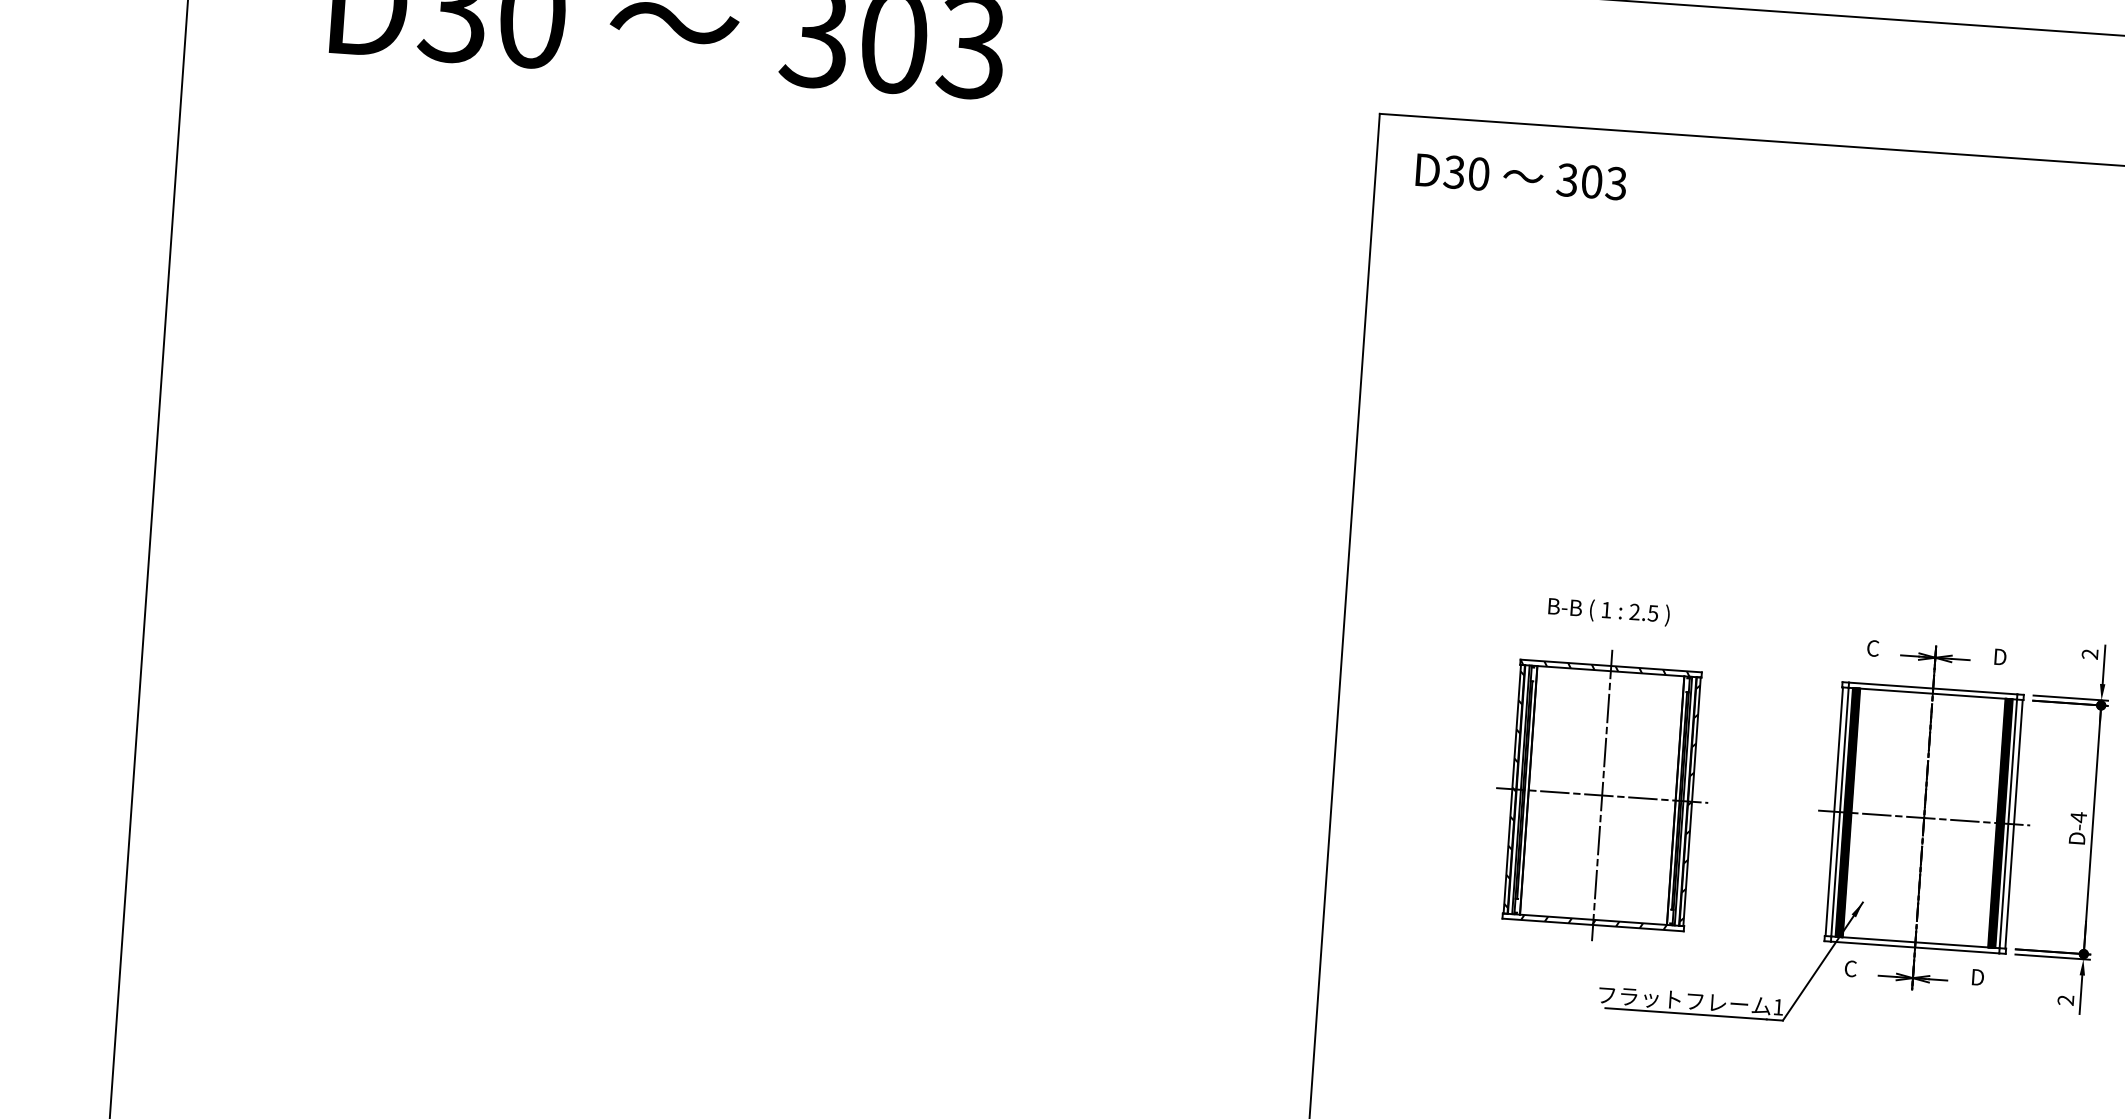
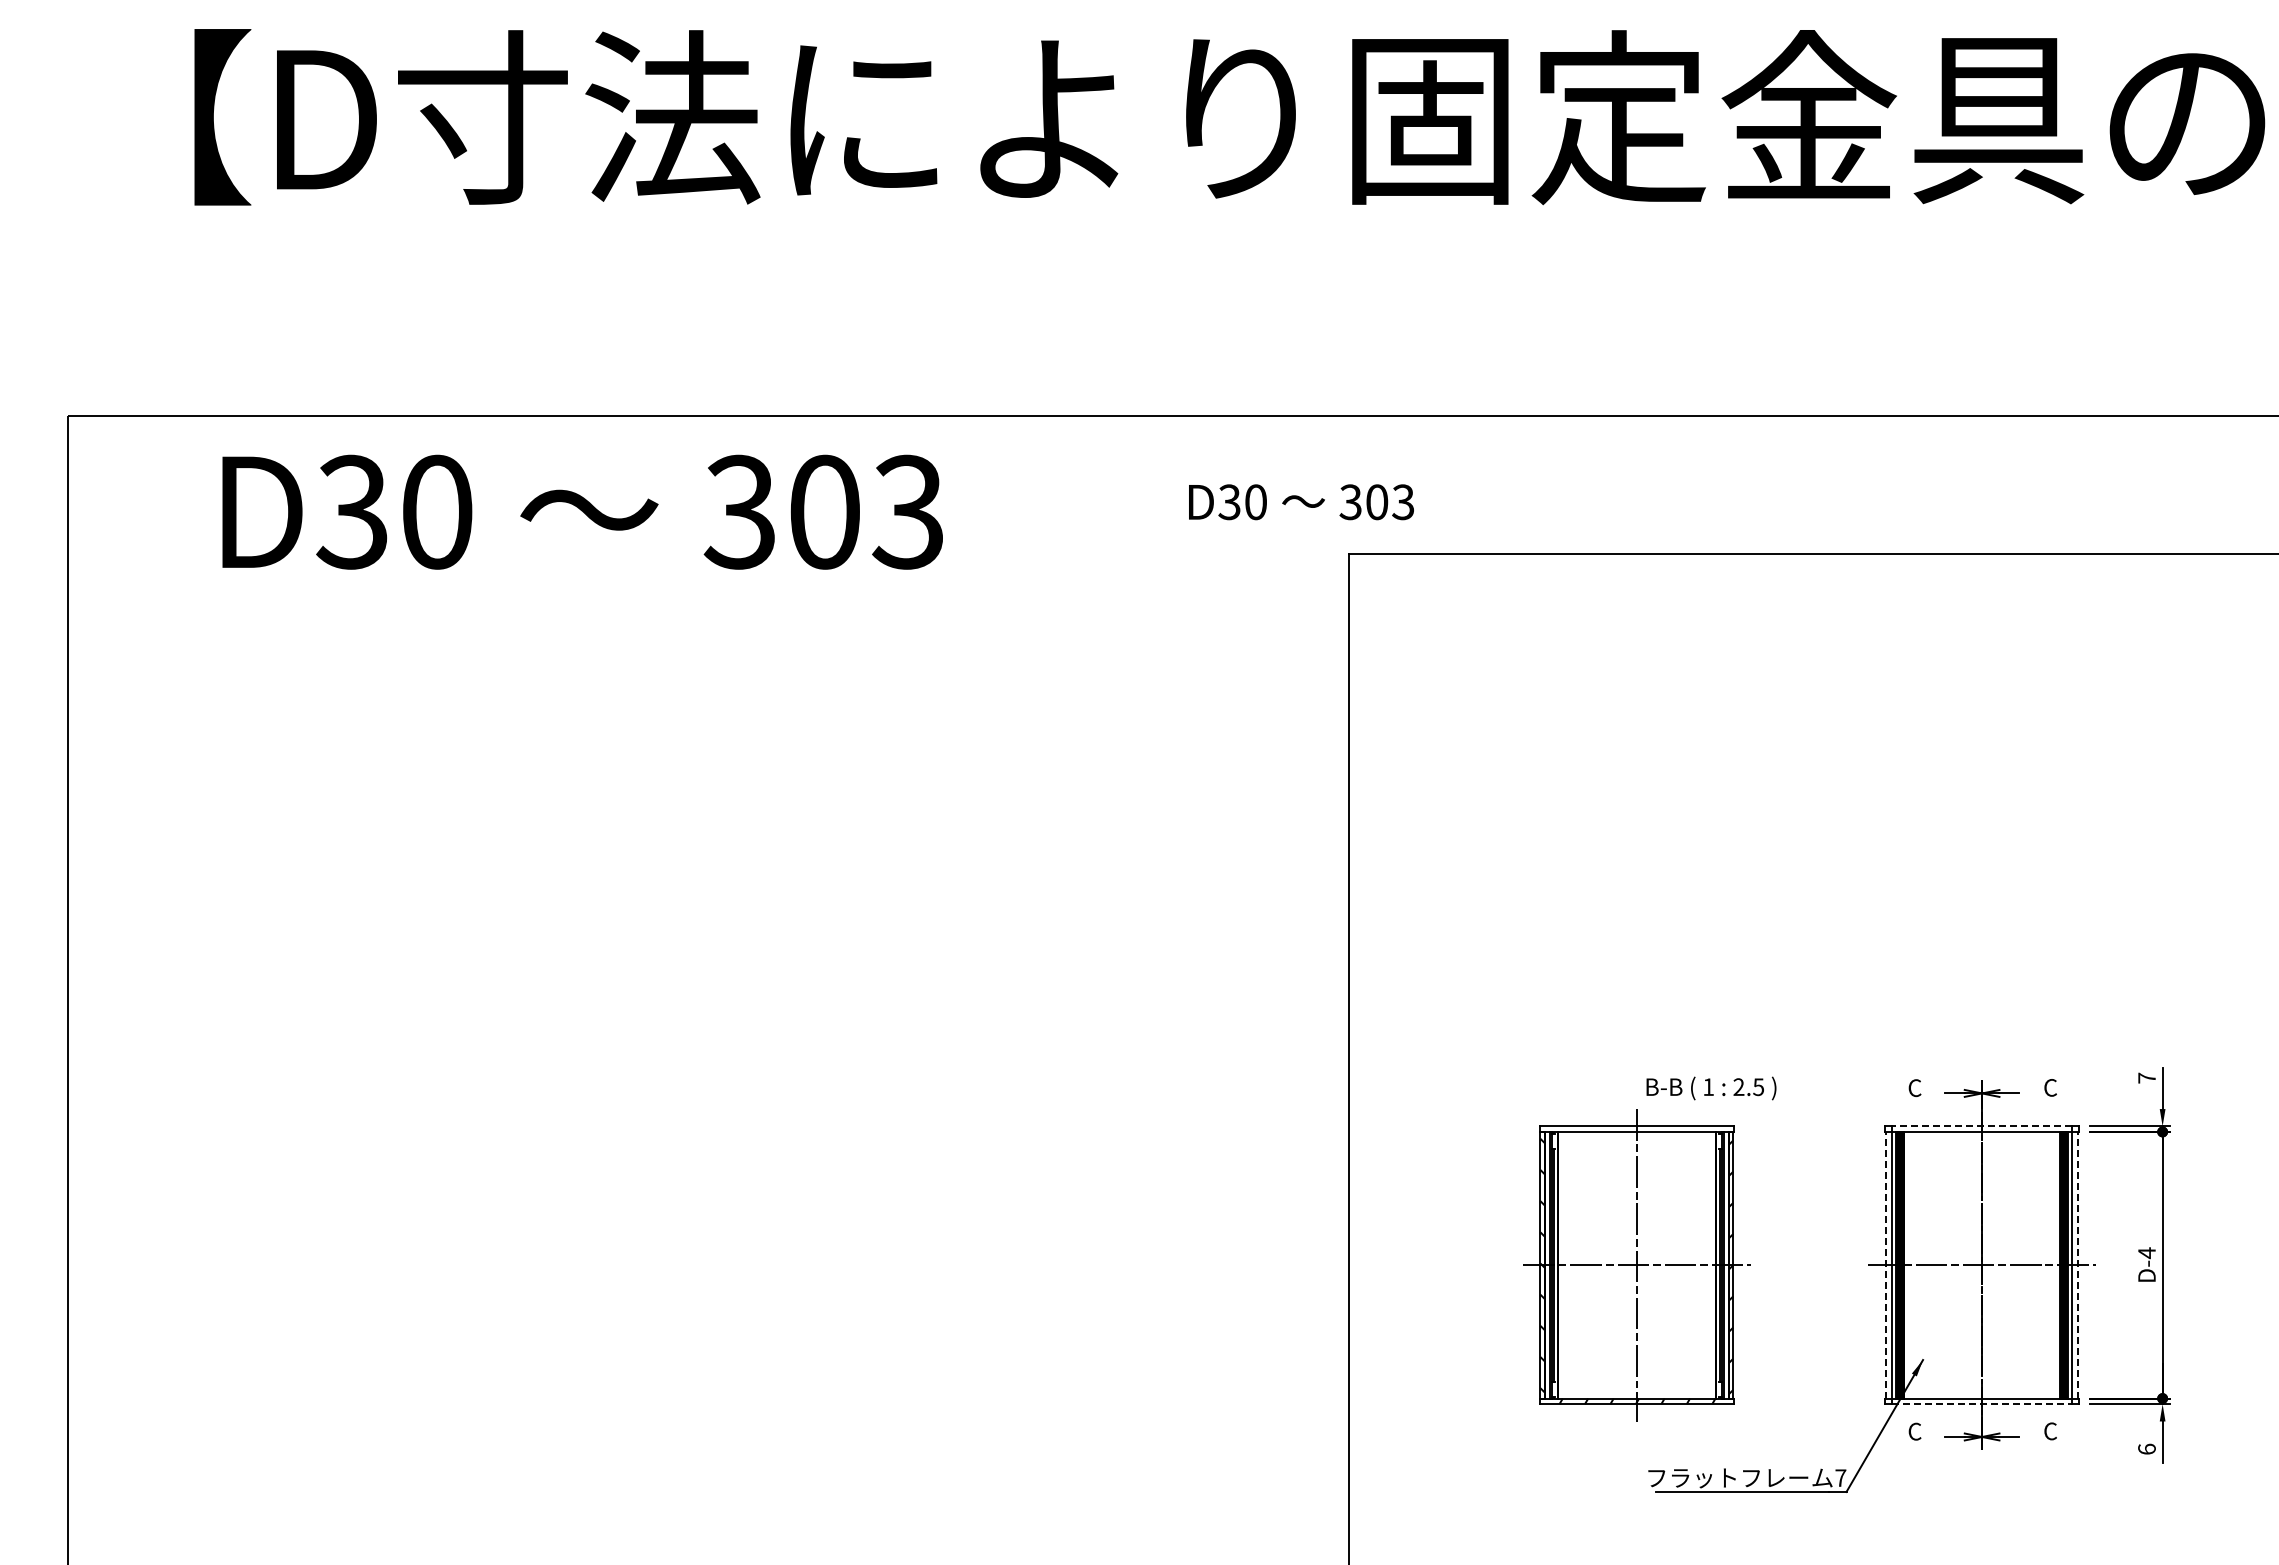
text: (1521, 177) -> (1301, 502), moved
text: (1609, 611) -> (1711, 1088), moved
text: (2089, 653) -> (2146, 1077), 2 -> 7
text: (1999, 656) -> (2050, 1087), D -> C
hatch: (1605, 667) -> (1630, 1128), removed
line: (1932, 688) -> (1981, 1126), solid -> dashed
line: (1834, 810) -> (1885, 1264), solid -> dashed
line: (2014, 823) -> (2078, 1264), solid -> dashed
line: (1915, 947) -> (1982, 1404), solid -> dashed
text: (1977, 977) -> (2050, 1431), D -> C
text: (2065, 999) -> (2146, 1448), 2 -> 6
text: (1778, 1006) -> (1840, 1477), 1 -> 7

